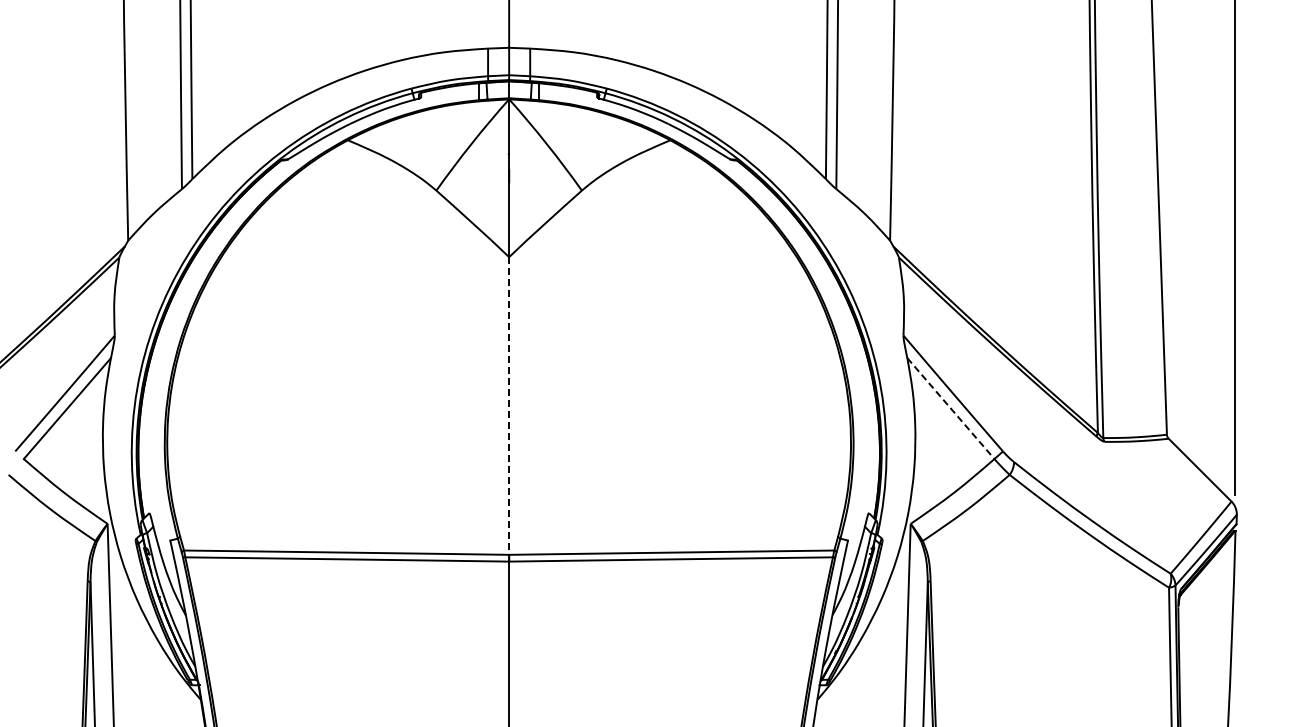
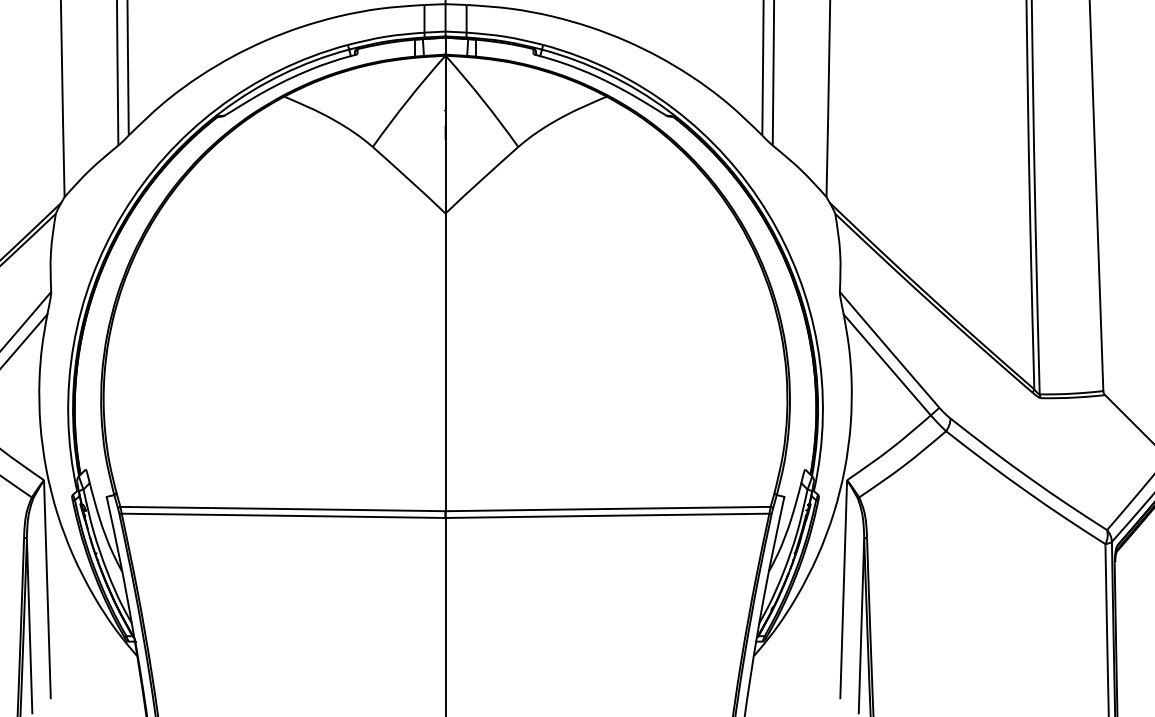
line: (509, 406) -> (445, 362), dashed -> solid
line: (950, 408) -> (886, 364), dashed -> solid

